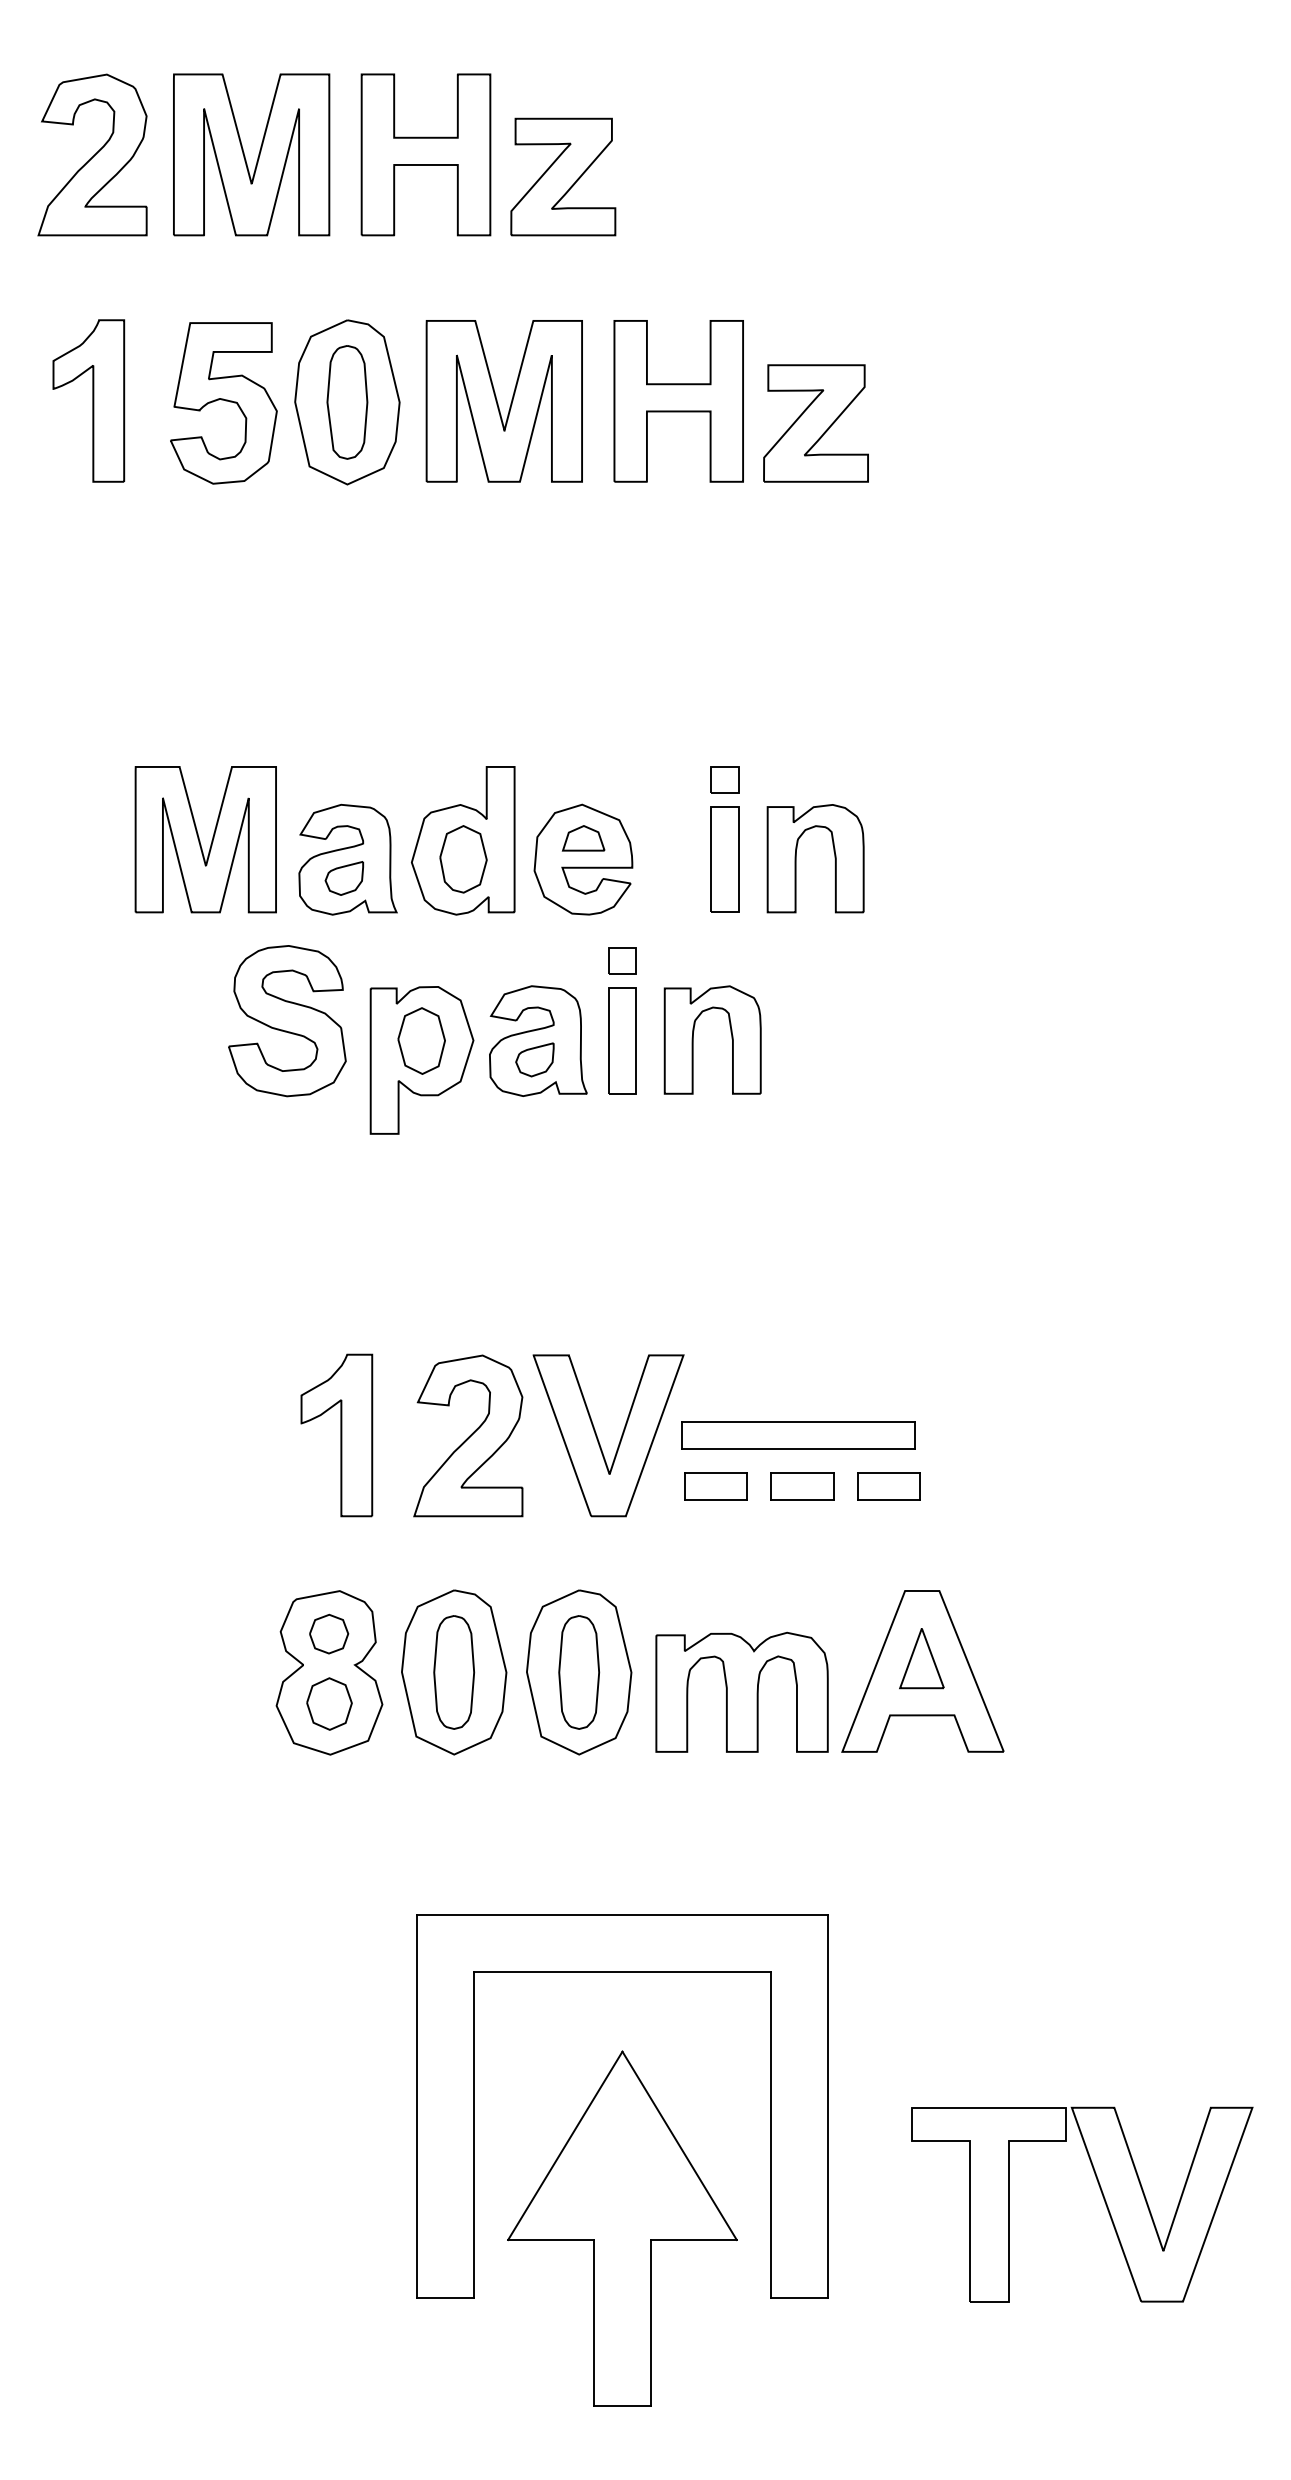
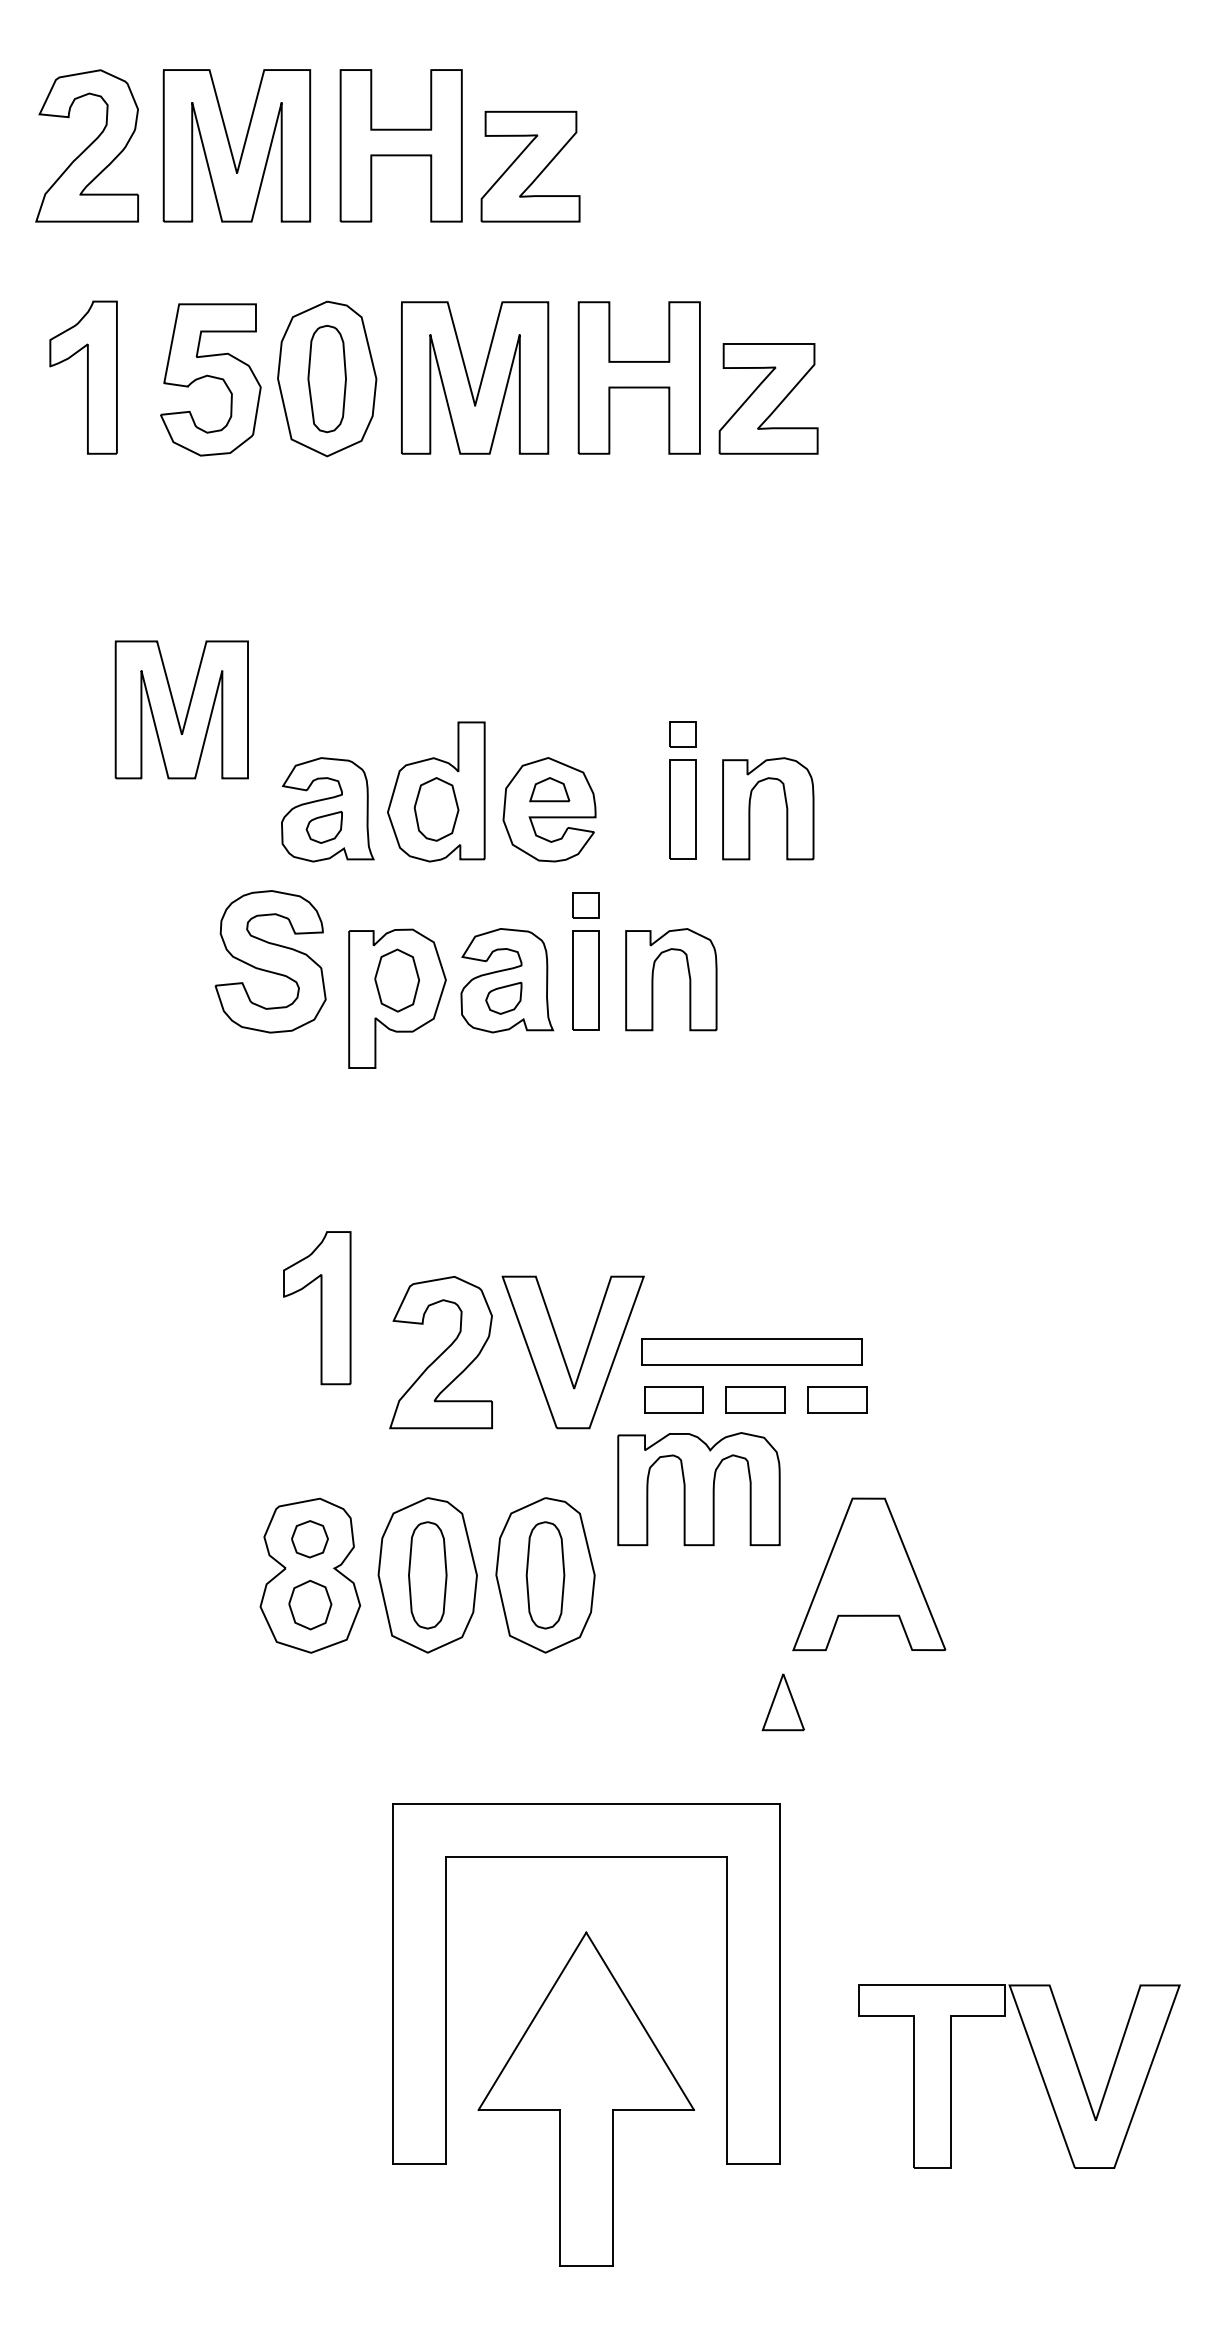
part: (205, 839) -> (181, 709), moved
curve: (340, 1435) -> (320, 1308), moved
part: (920, 1658) -> (782, 1702), moved
part: (741, 1692) -> (698, 1489), moved

